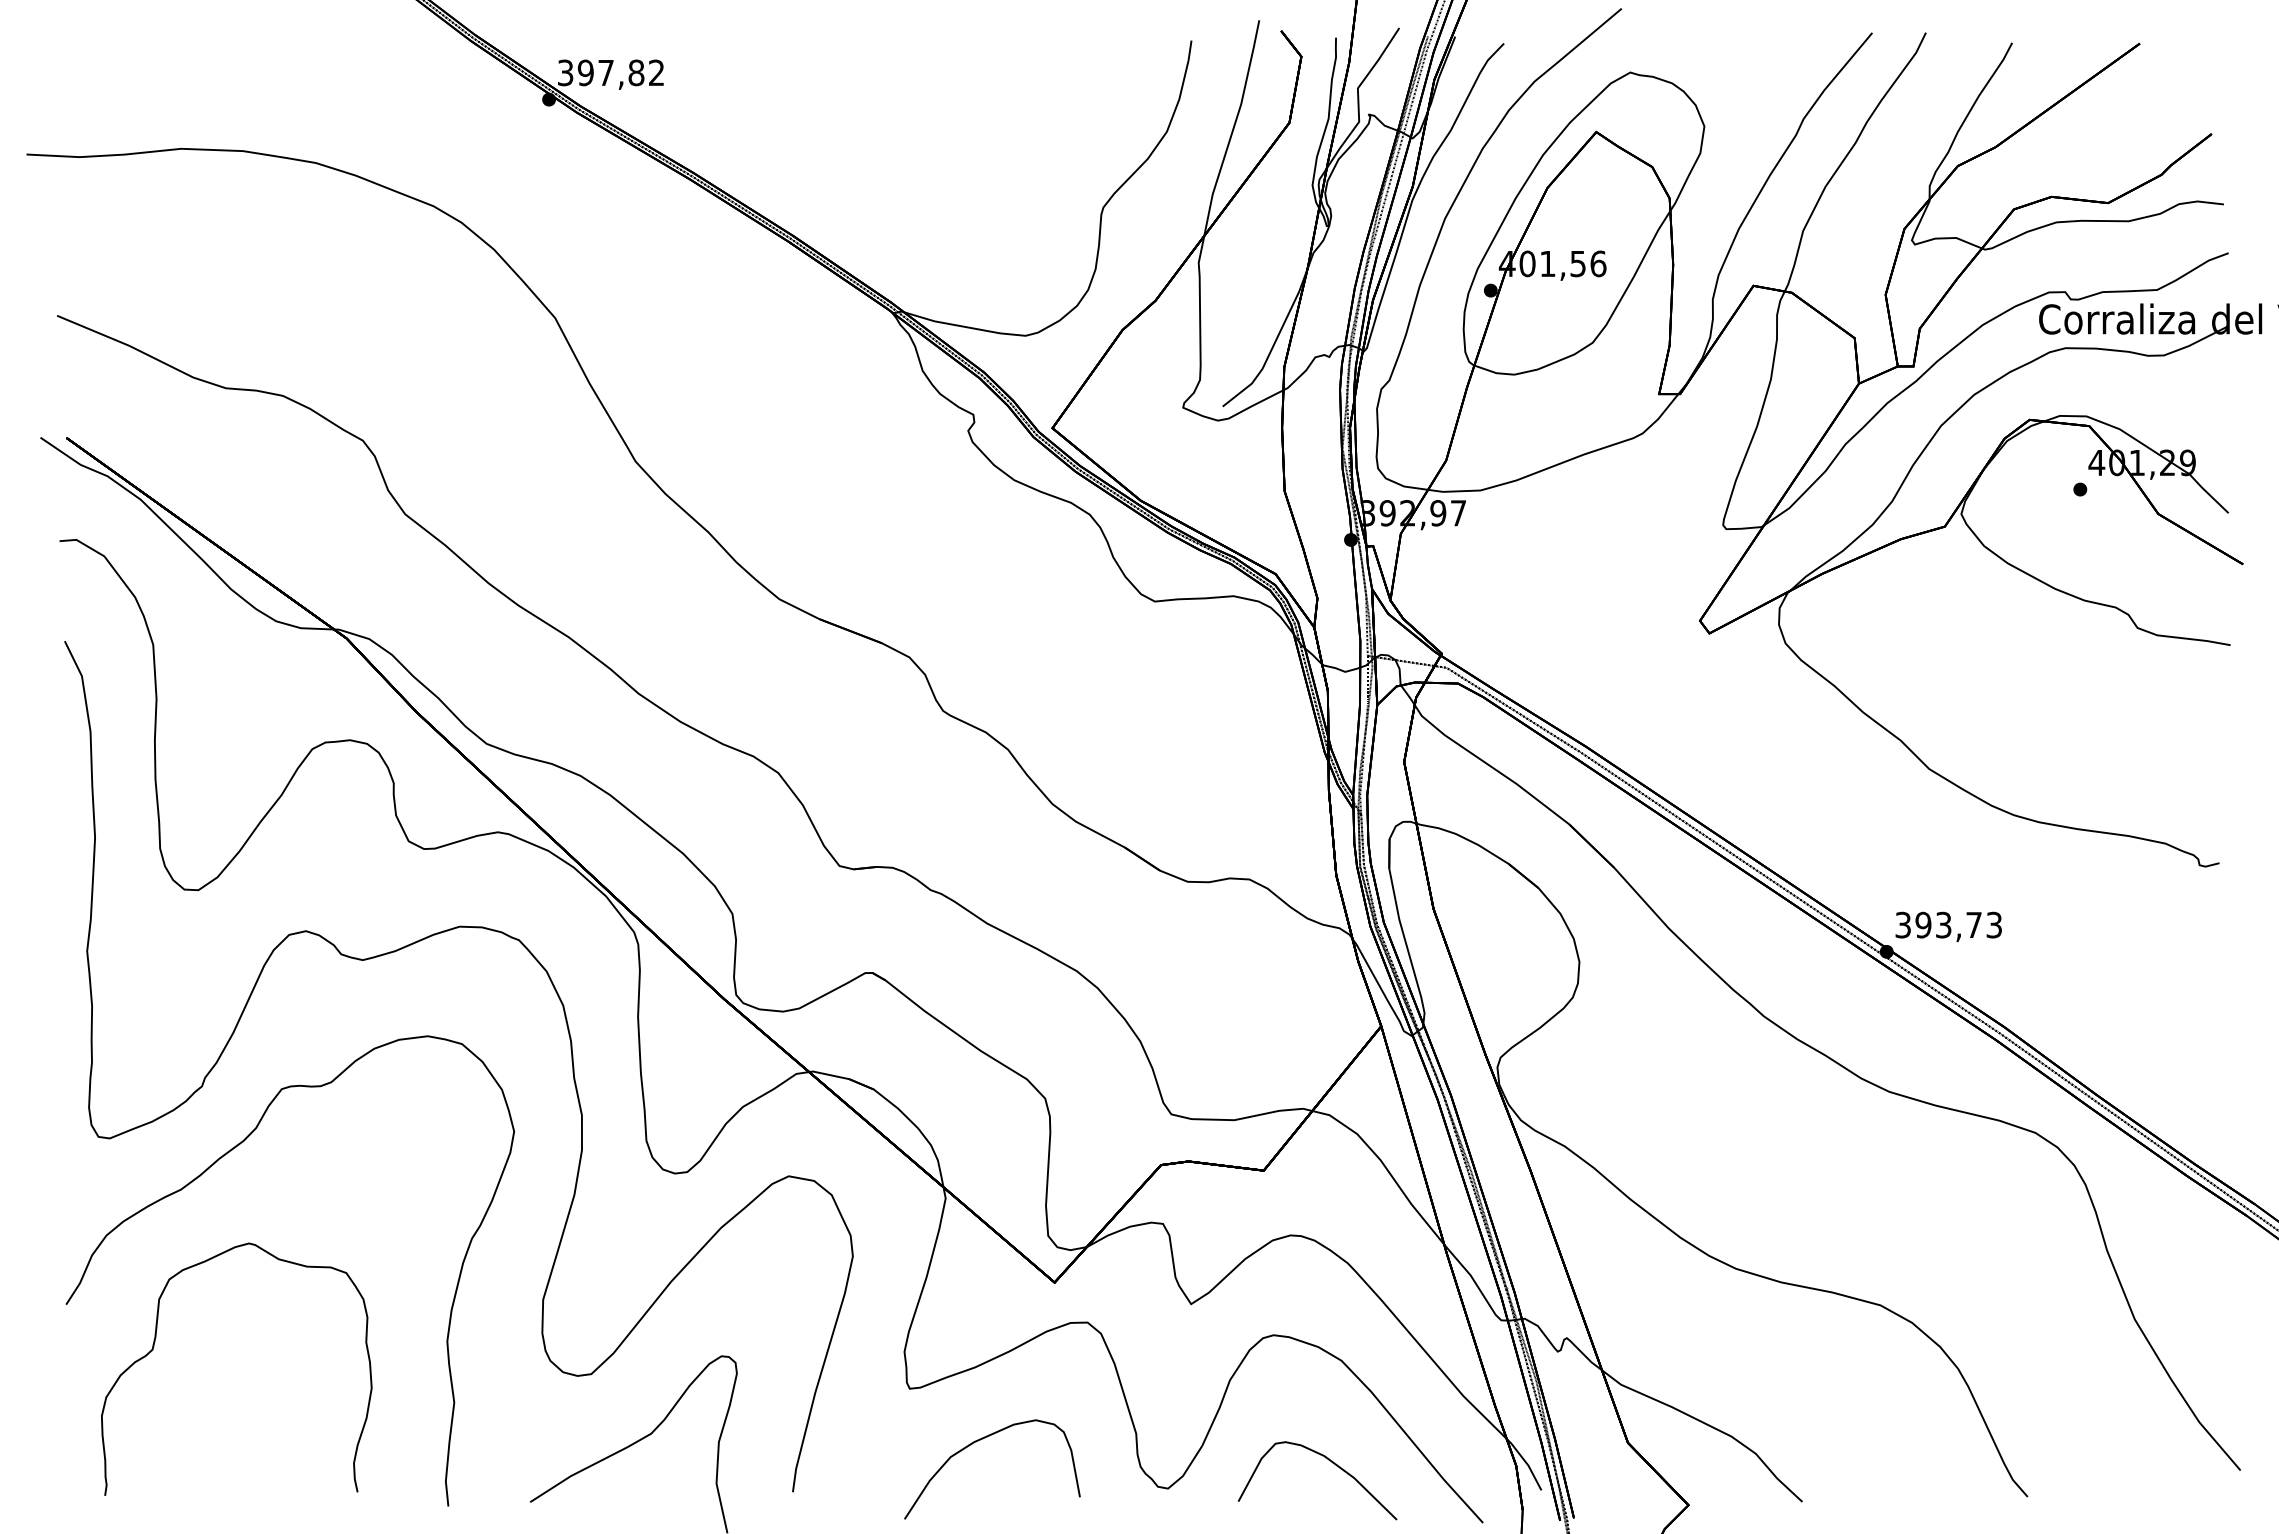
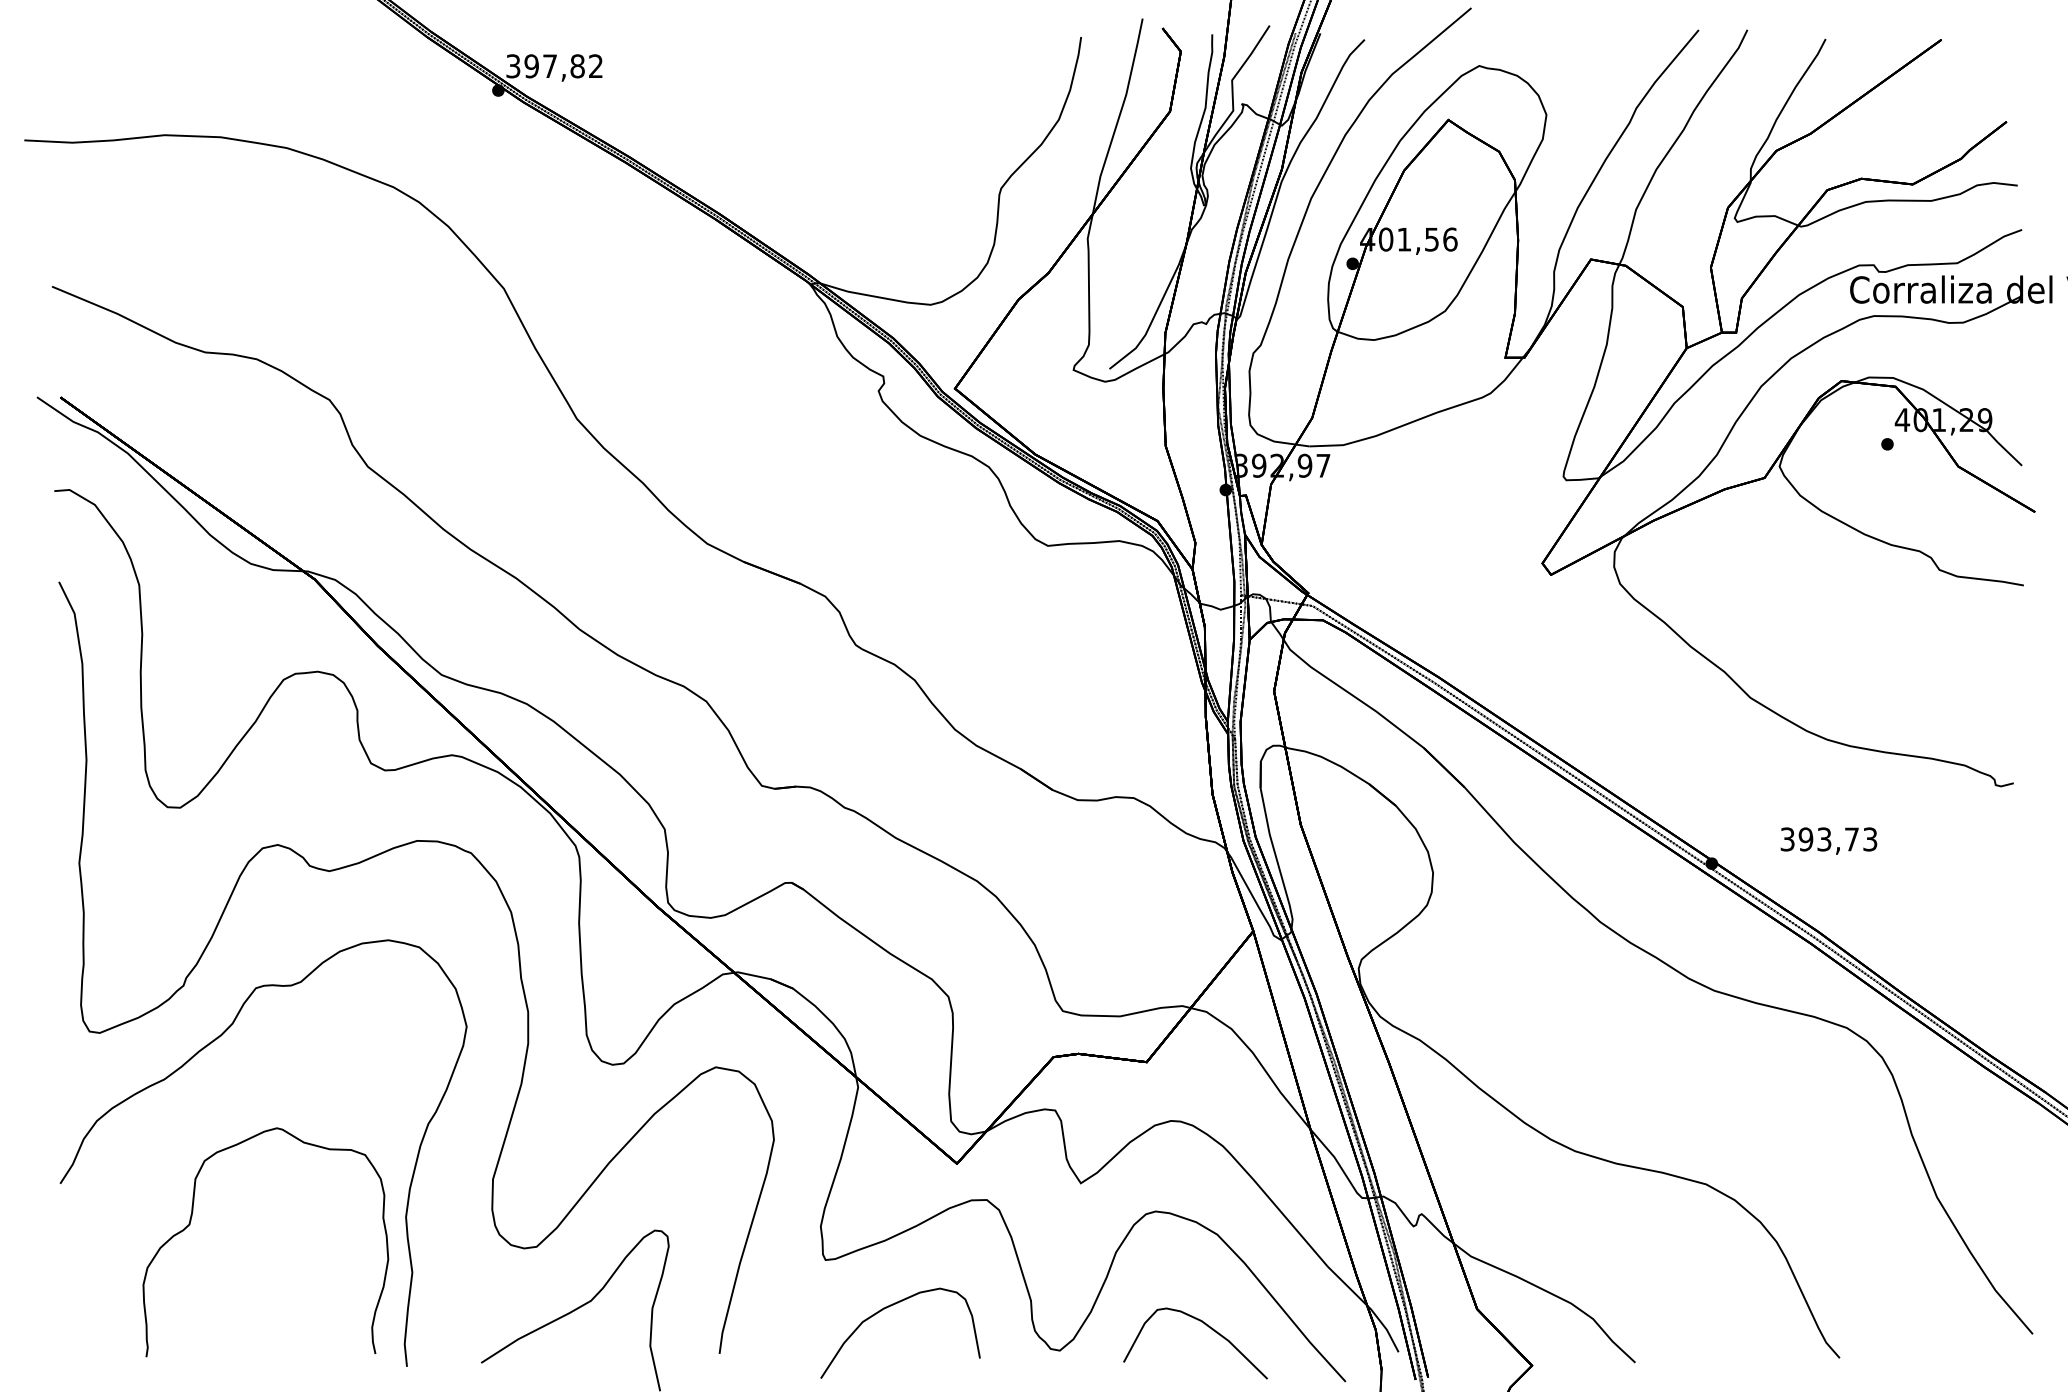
text: (1948, 926) -> (1828, 840), moved
part: (154, 1346) -> (191, 1221), moved

